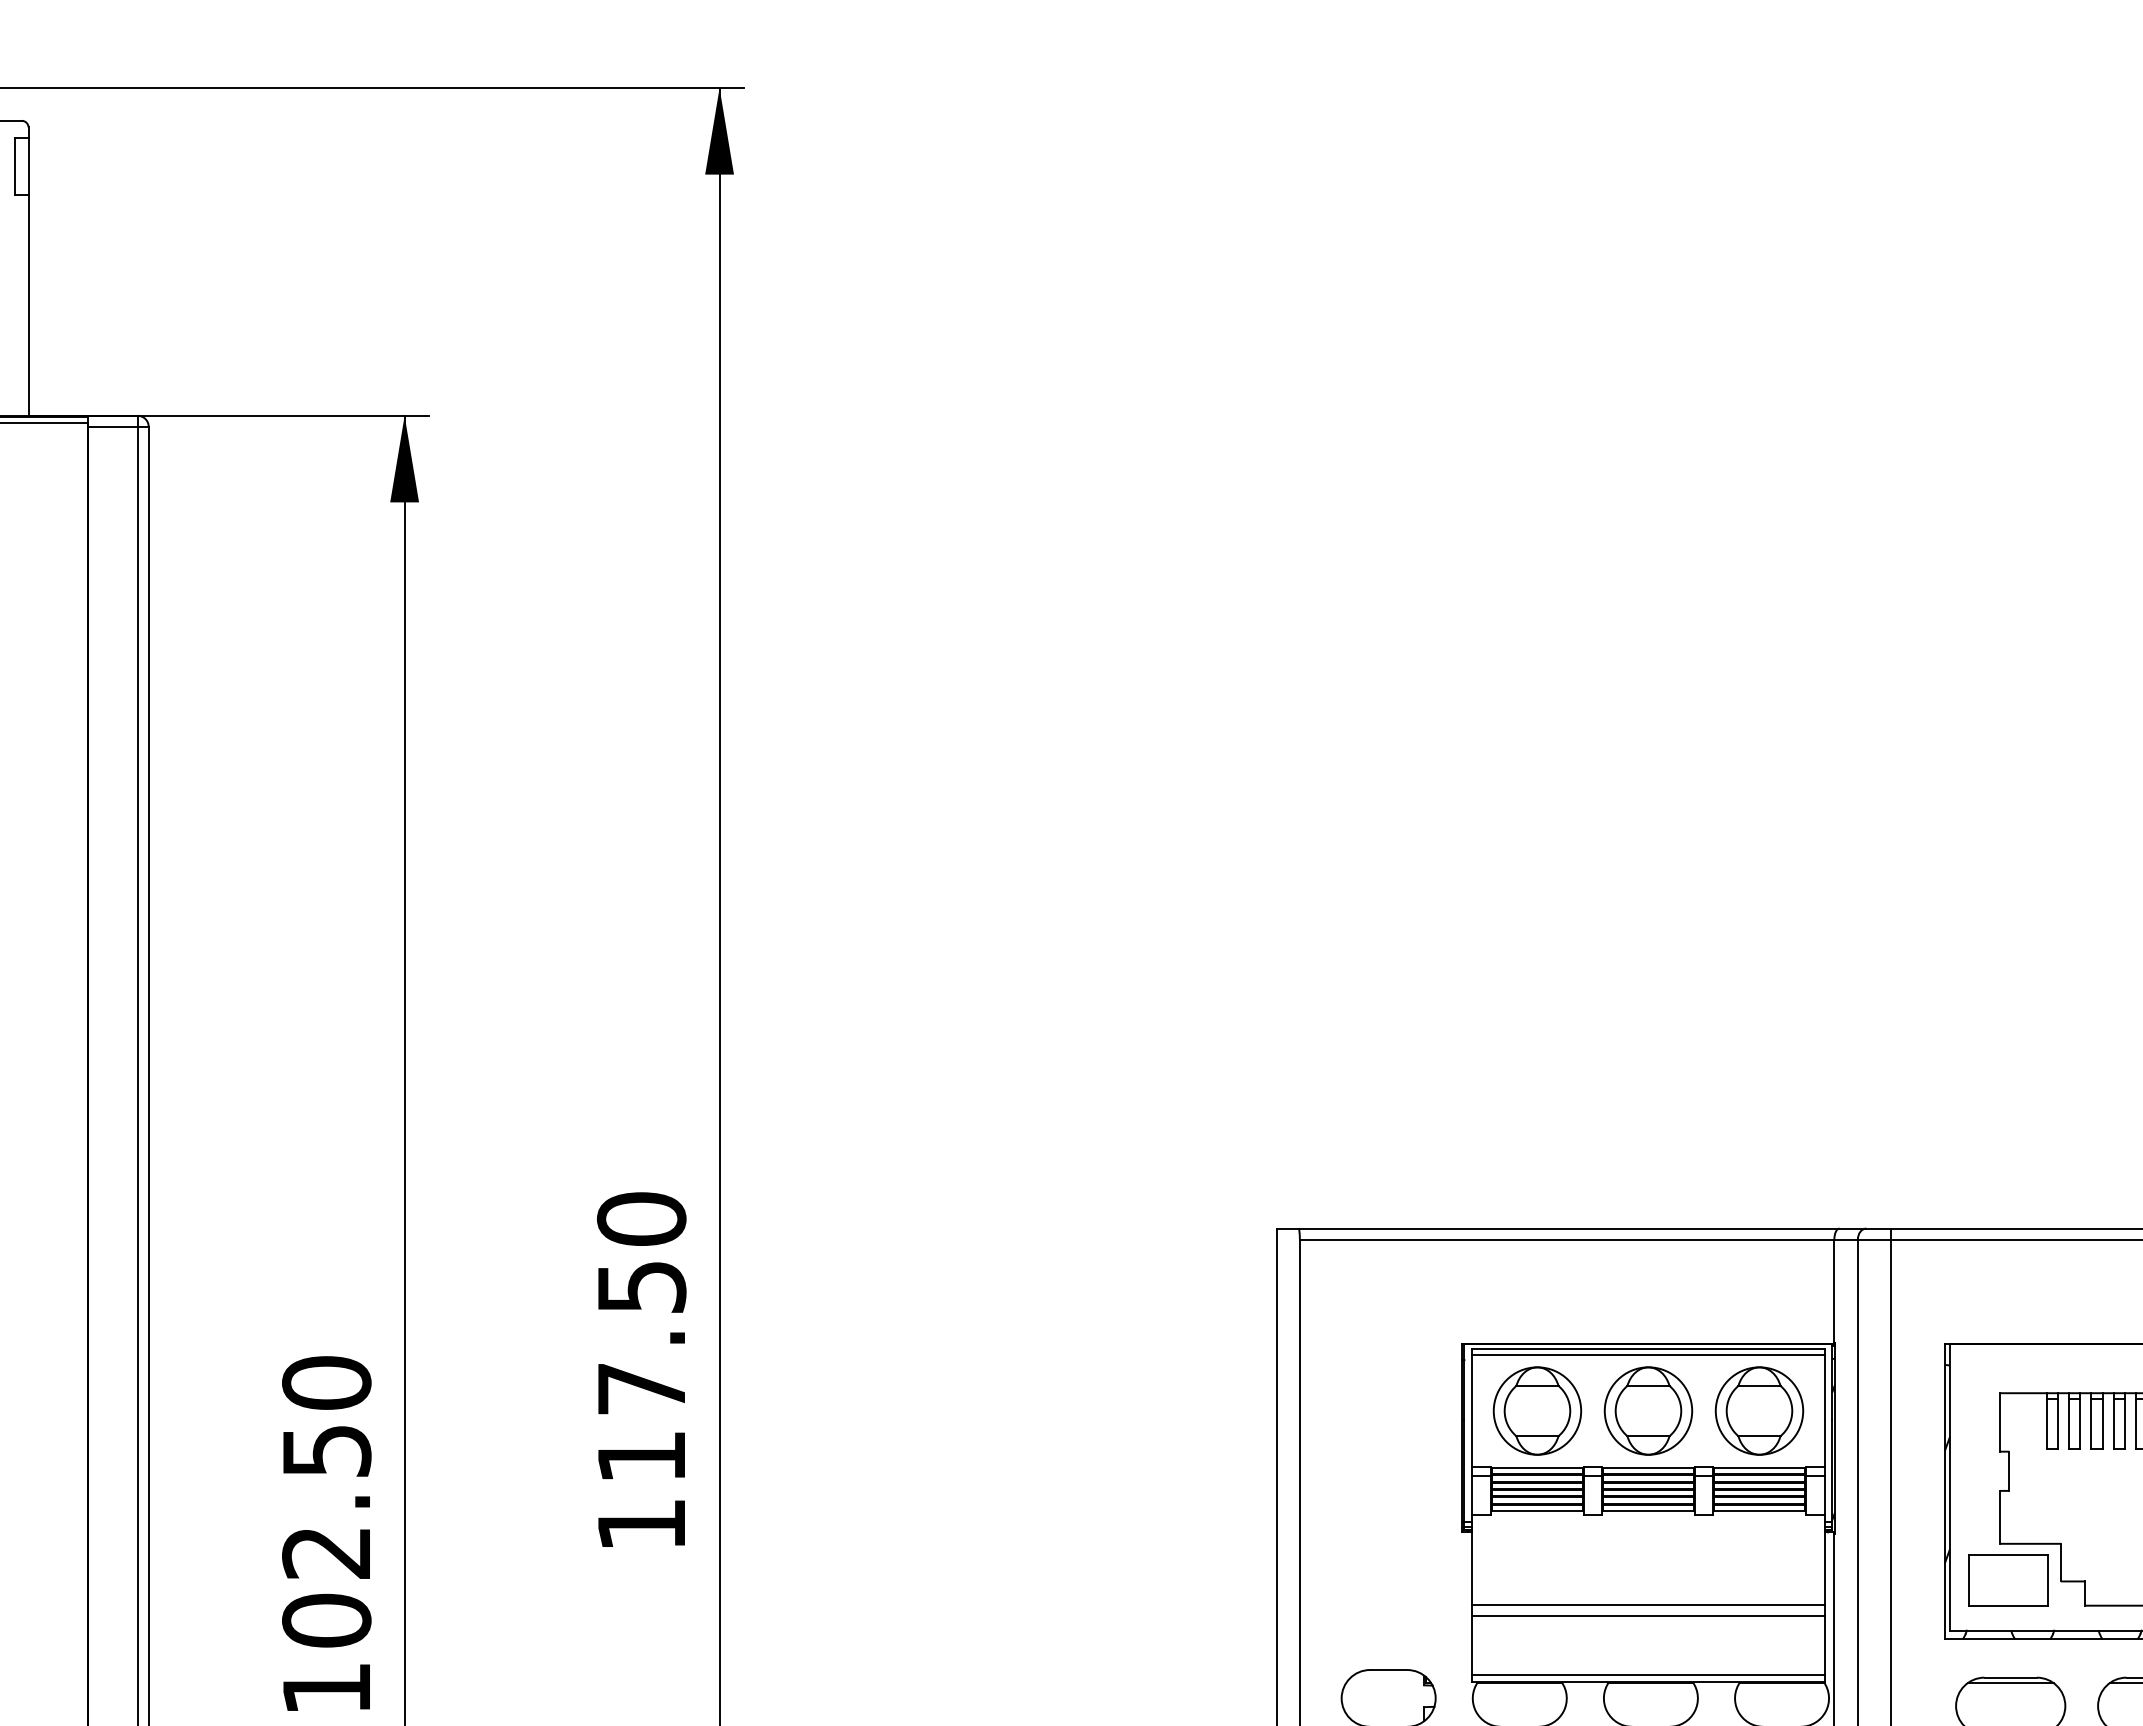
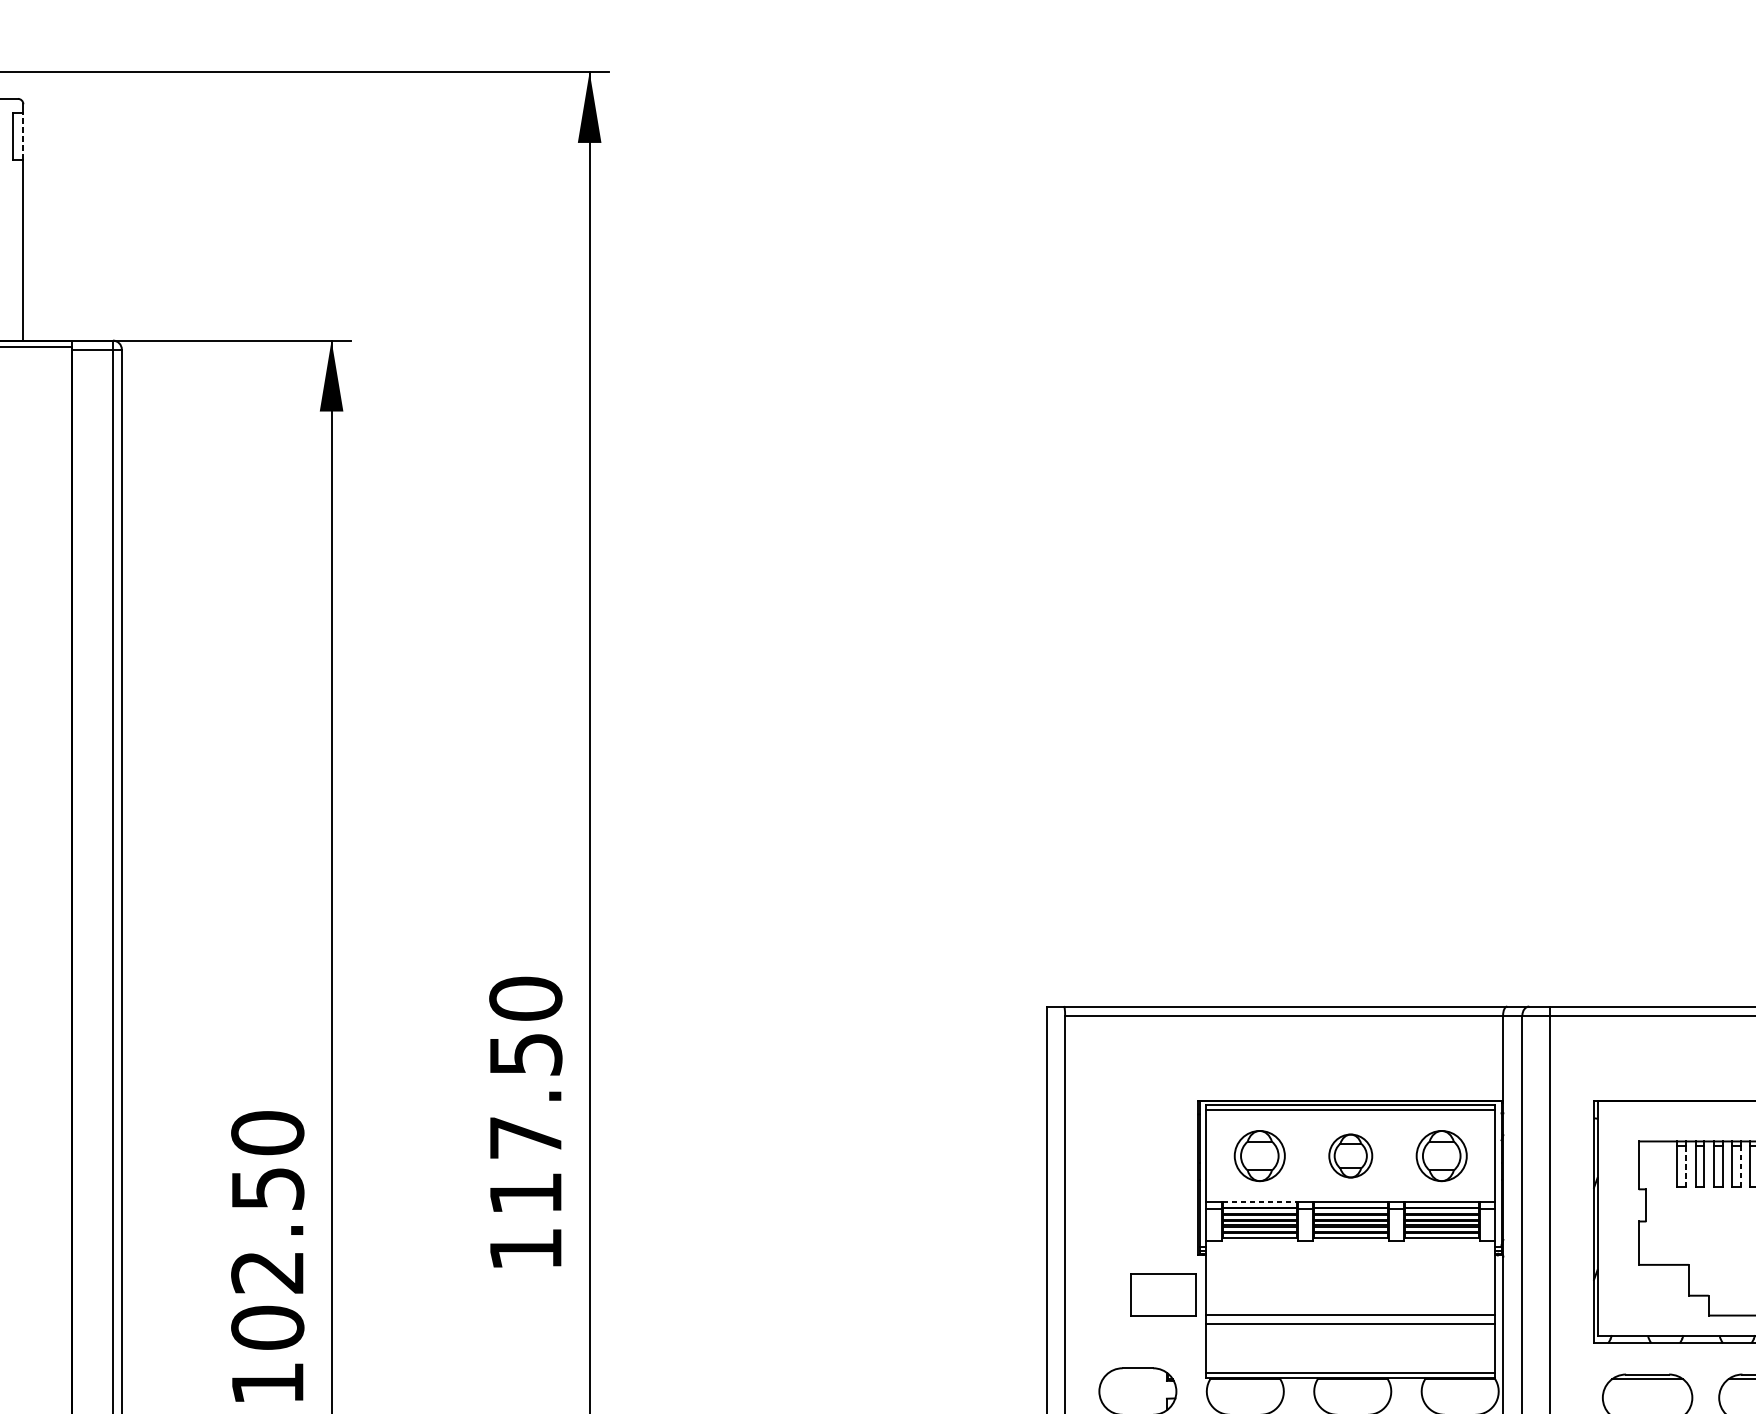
line: (28, 166) -> (23, 136), solid -> dashed
part: (1537, 1410) -> (1259, 1155), size x0.7
part: (1648, 1410) -> (1350, 1155), size x0.6
part: (1759, 1410) -> (1441, 1155), size x0.7
line: (2124, 1423) -> (1740, 1166), solid -> dashed
line: (2057, 1424) -> (1685, 1167), solid -> dashed
line: (1537, 1467) -> (1259, 1202), solid -> dashed
part: (2008, 1580) -> (1163, 1294), moved

